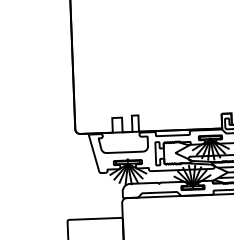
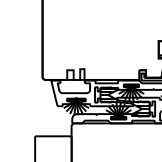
hatch: (177, 150) -> (109, 93), added

